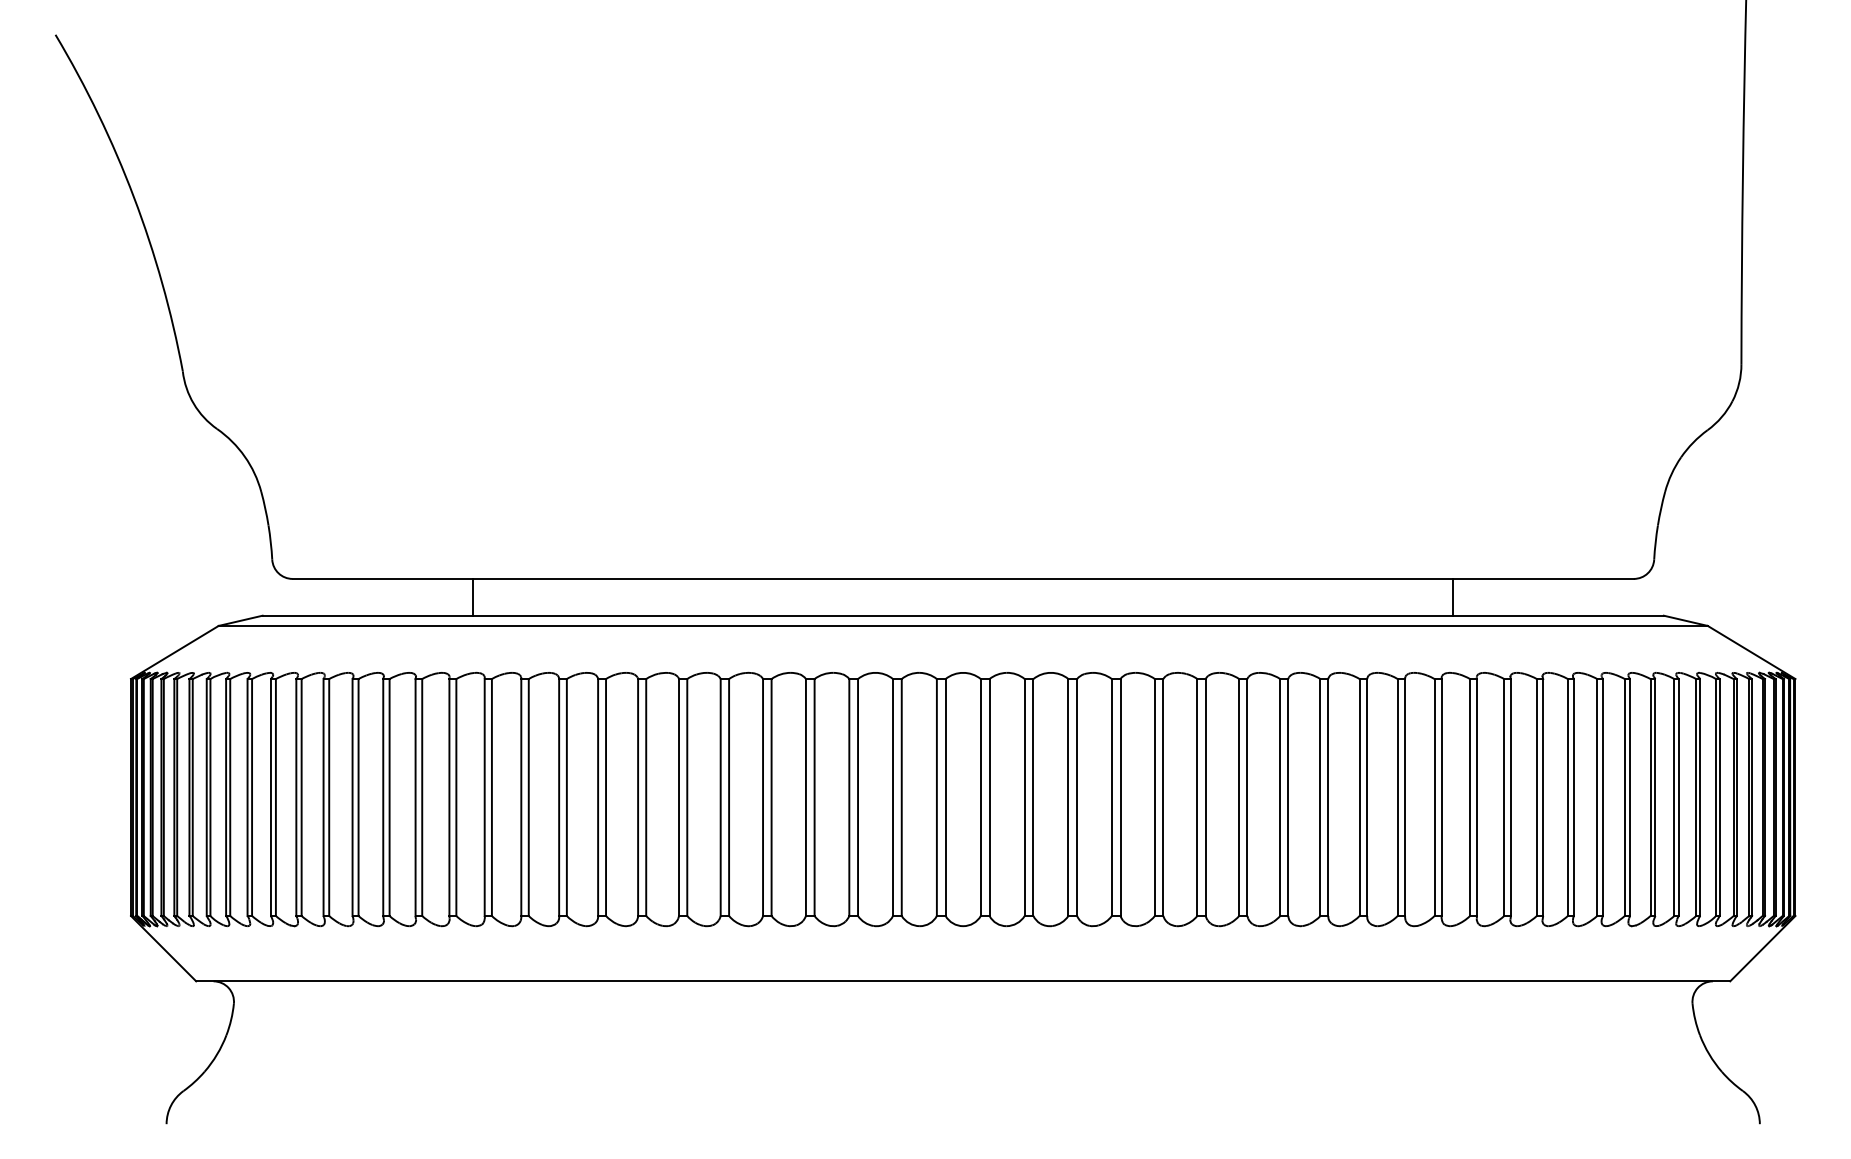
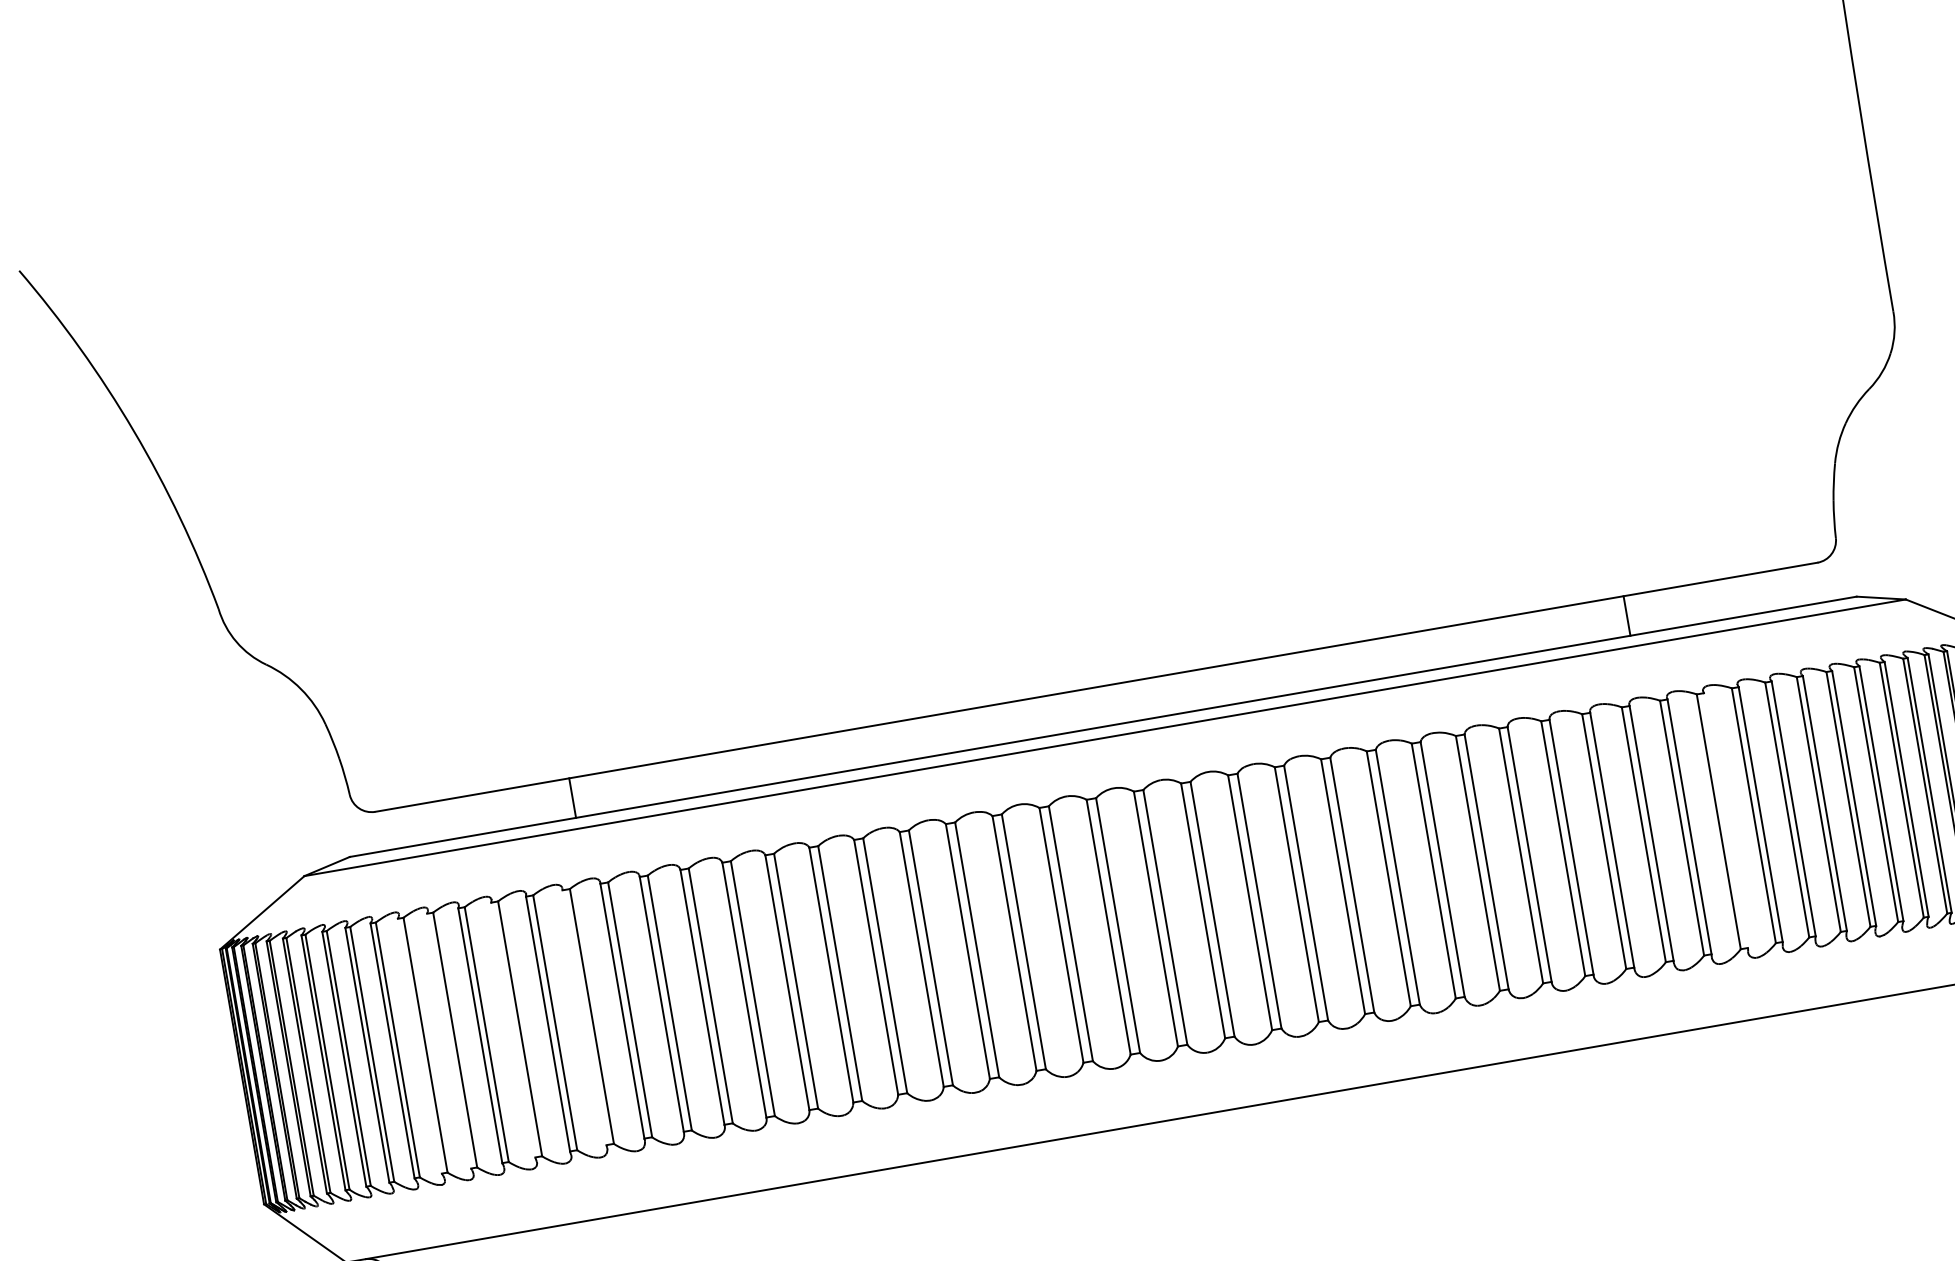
line: (296, 797) -> (420, 1046), removed
line: (323, 797) -> (449, 1041), removed
line: (383, 797) -> (513, 1029), removed
line: (449, 797) -> (584, 1017), removed
line: (1510, 797) -> (1725, 820), removed

